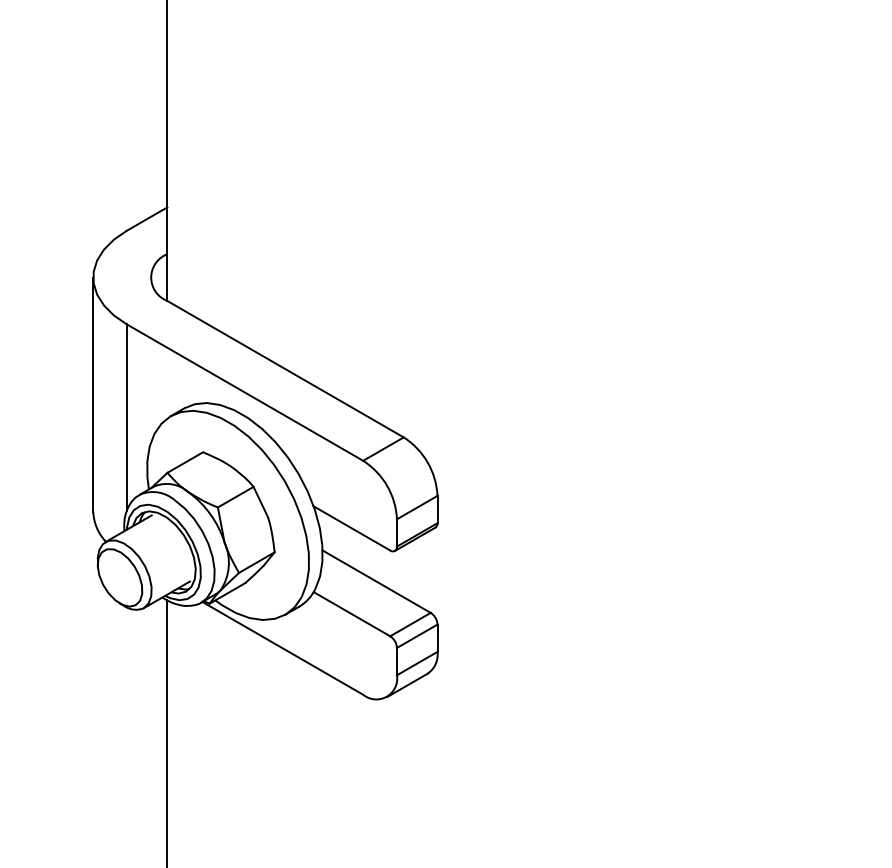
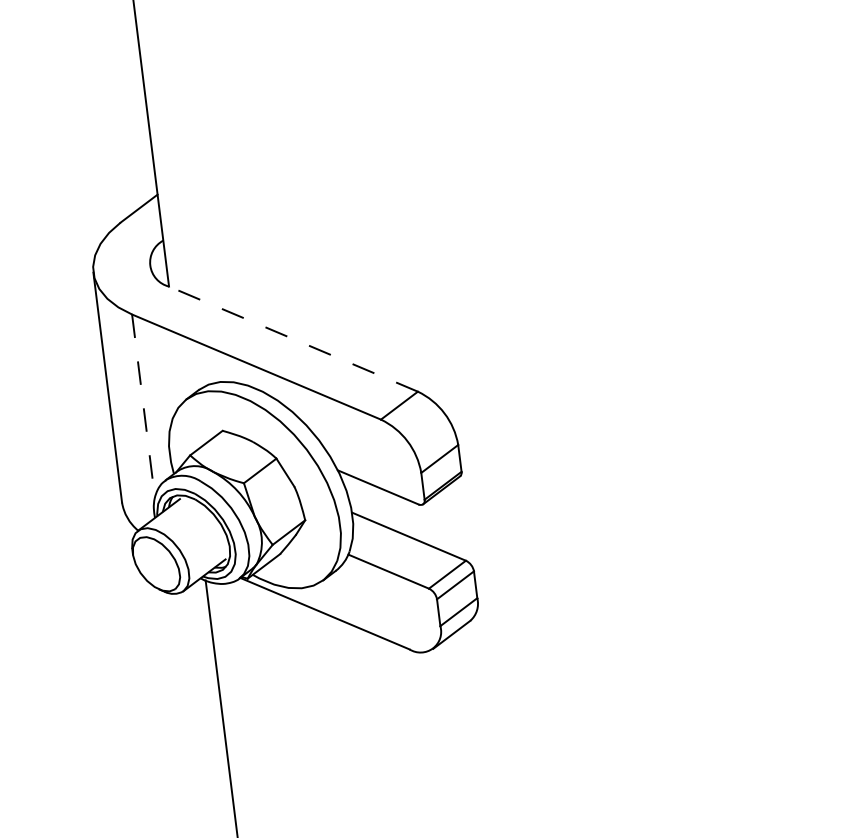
line: (285, 368) -> (293, 338), solid -> dashed
line: (126, 418) -> (143, 407), solid -> dashed

